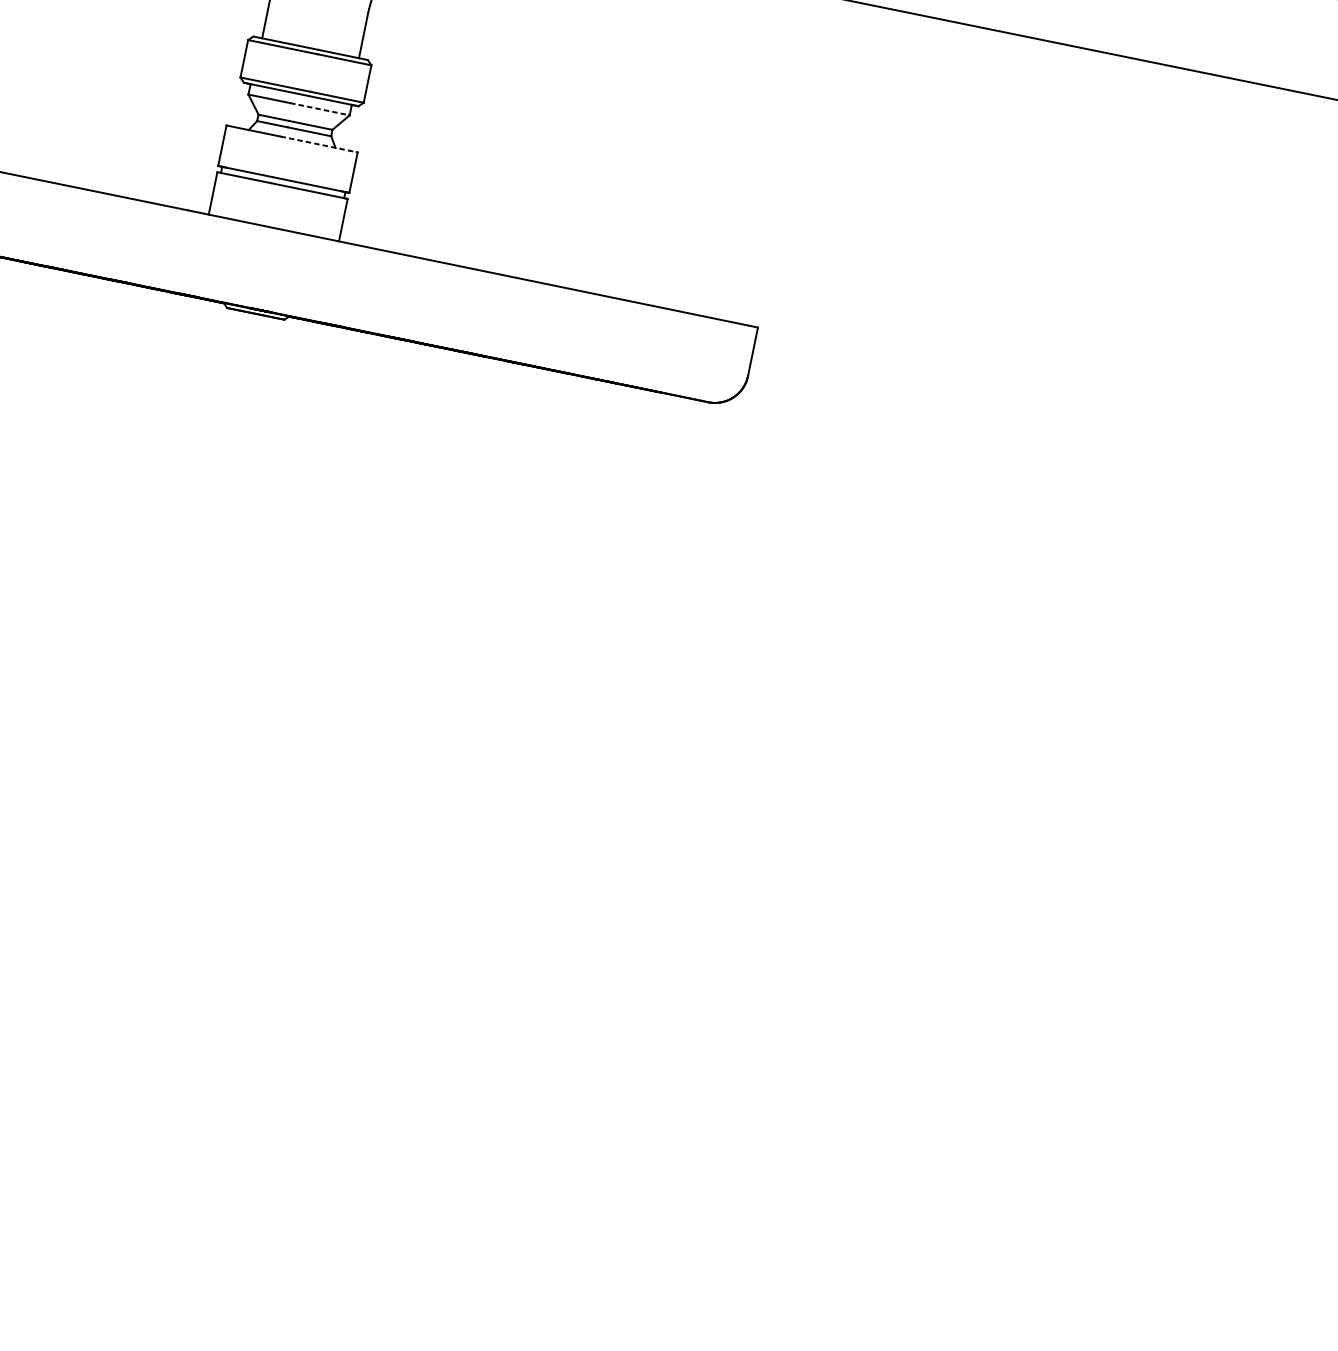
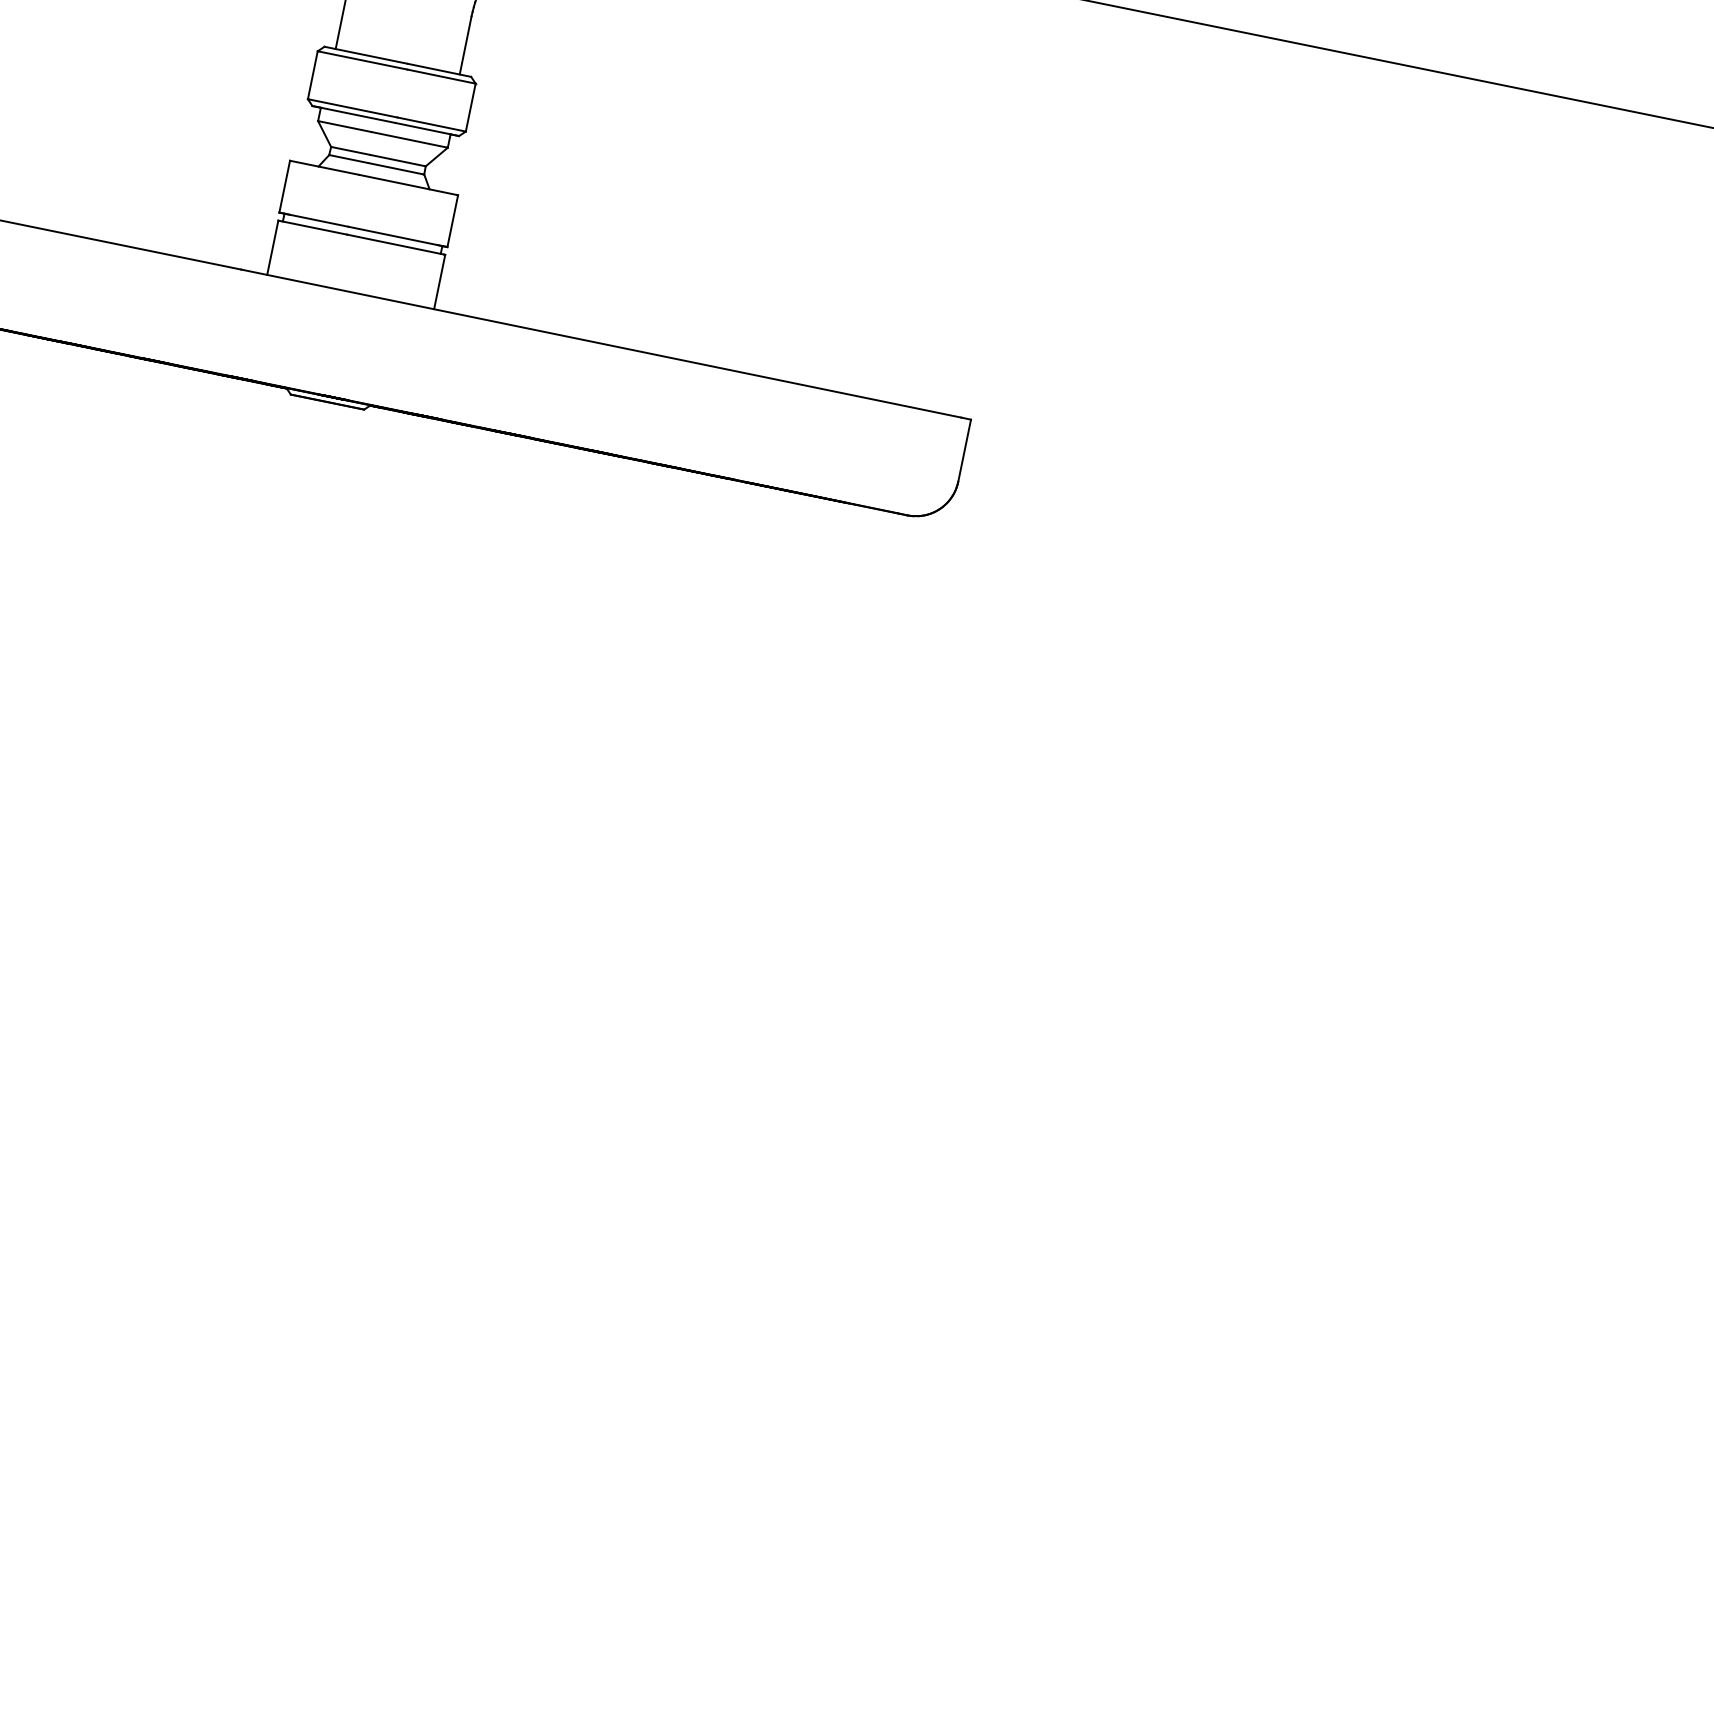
line: (319, 108) -> (409, 139), dashed -> solid
line: (318, 144) -> (408, 184), dashed -> solid

